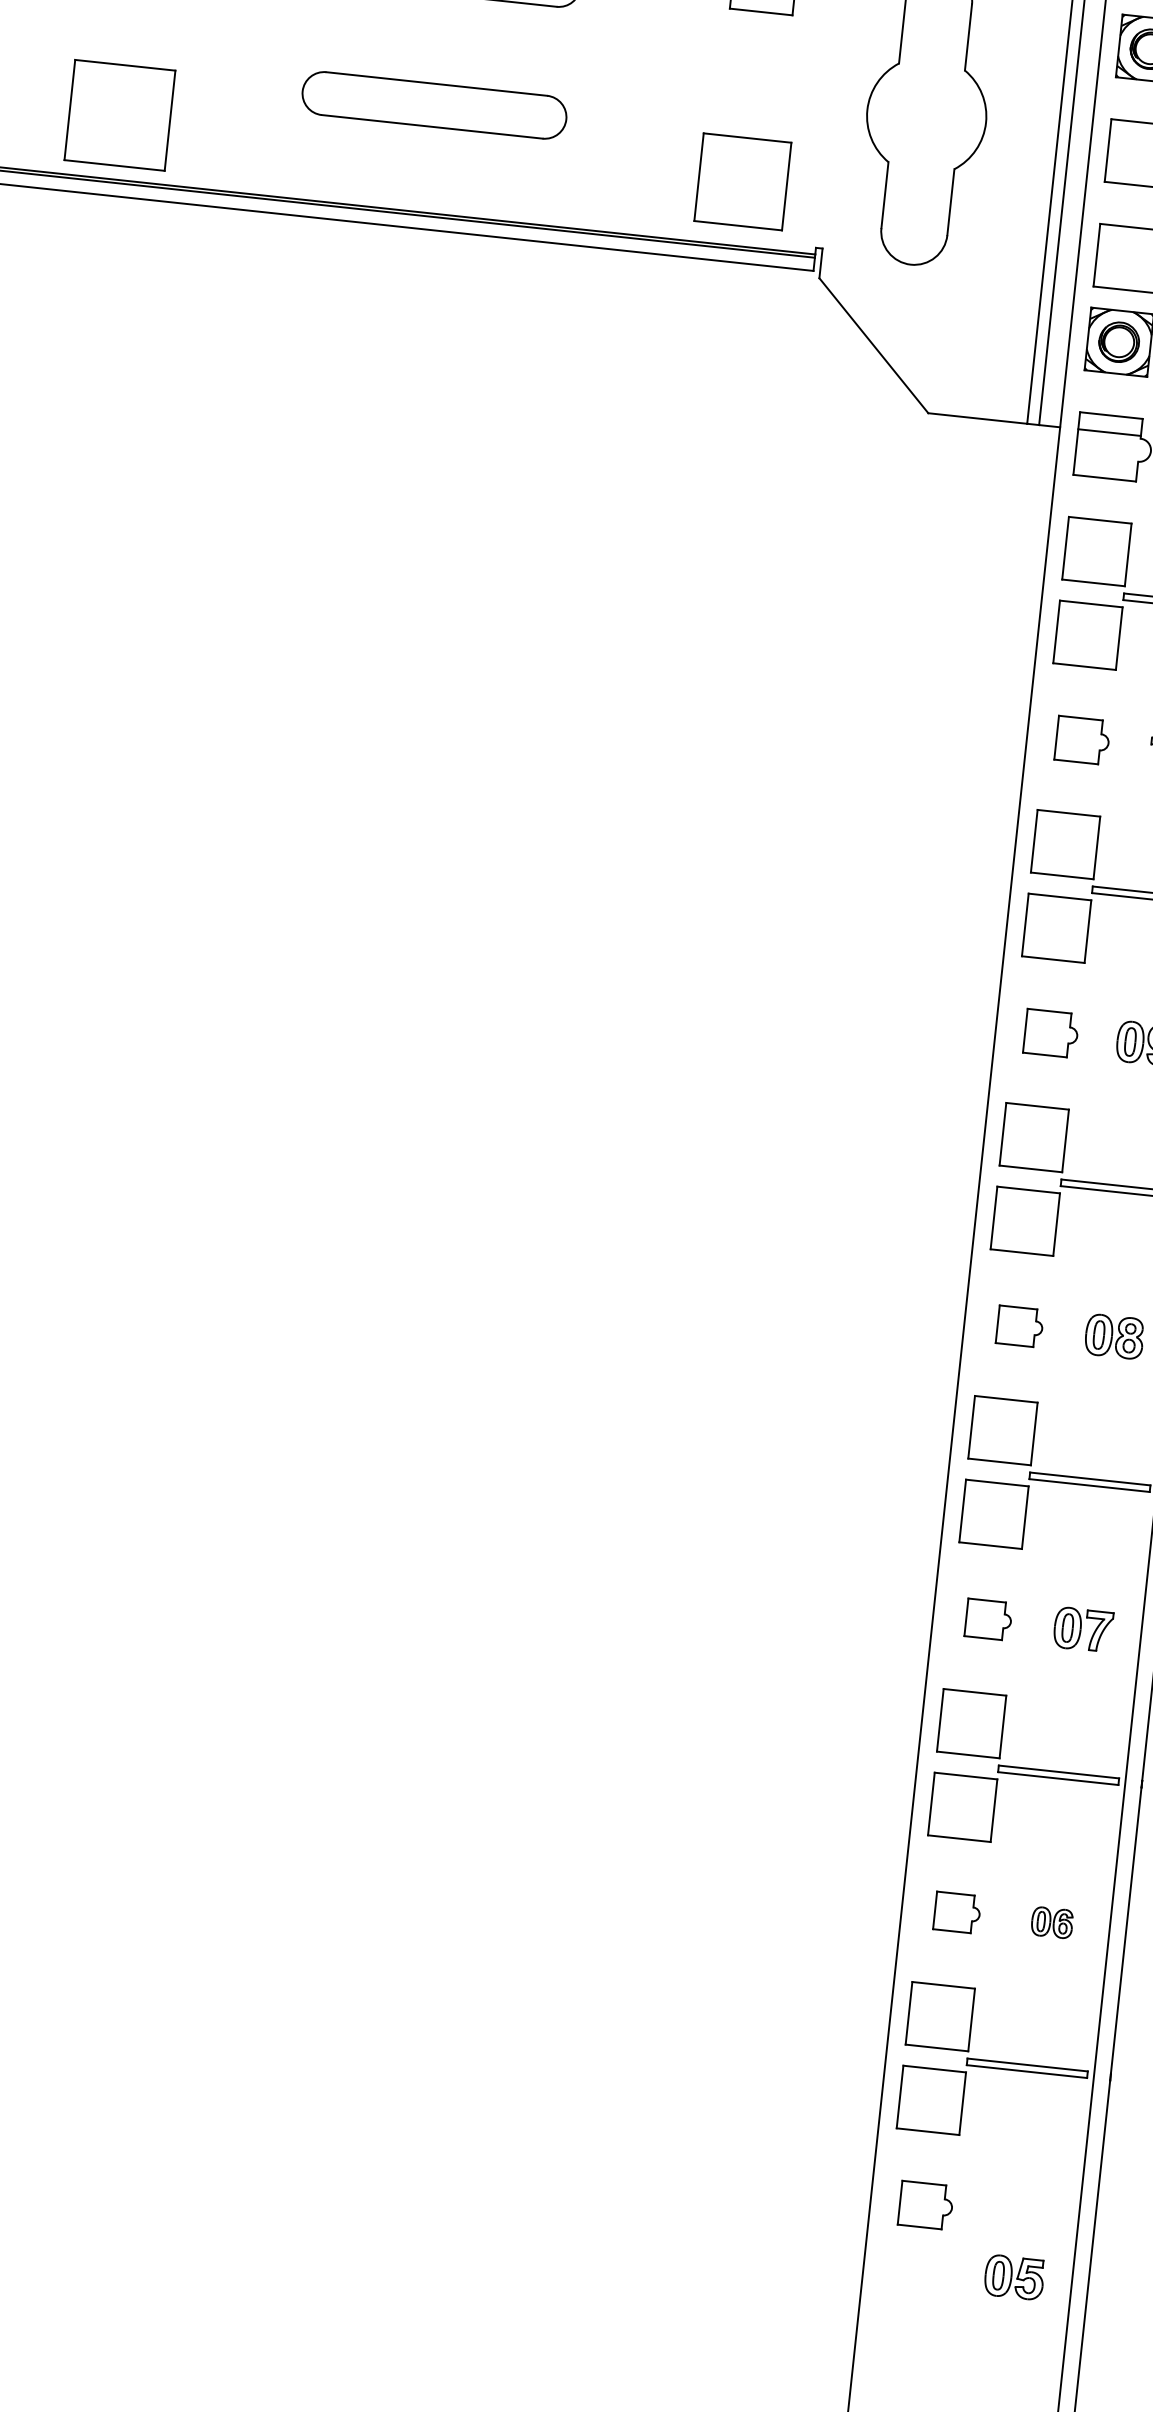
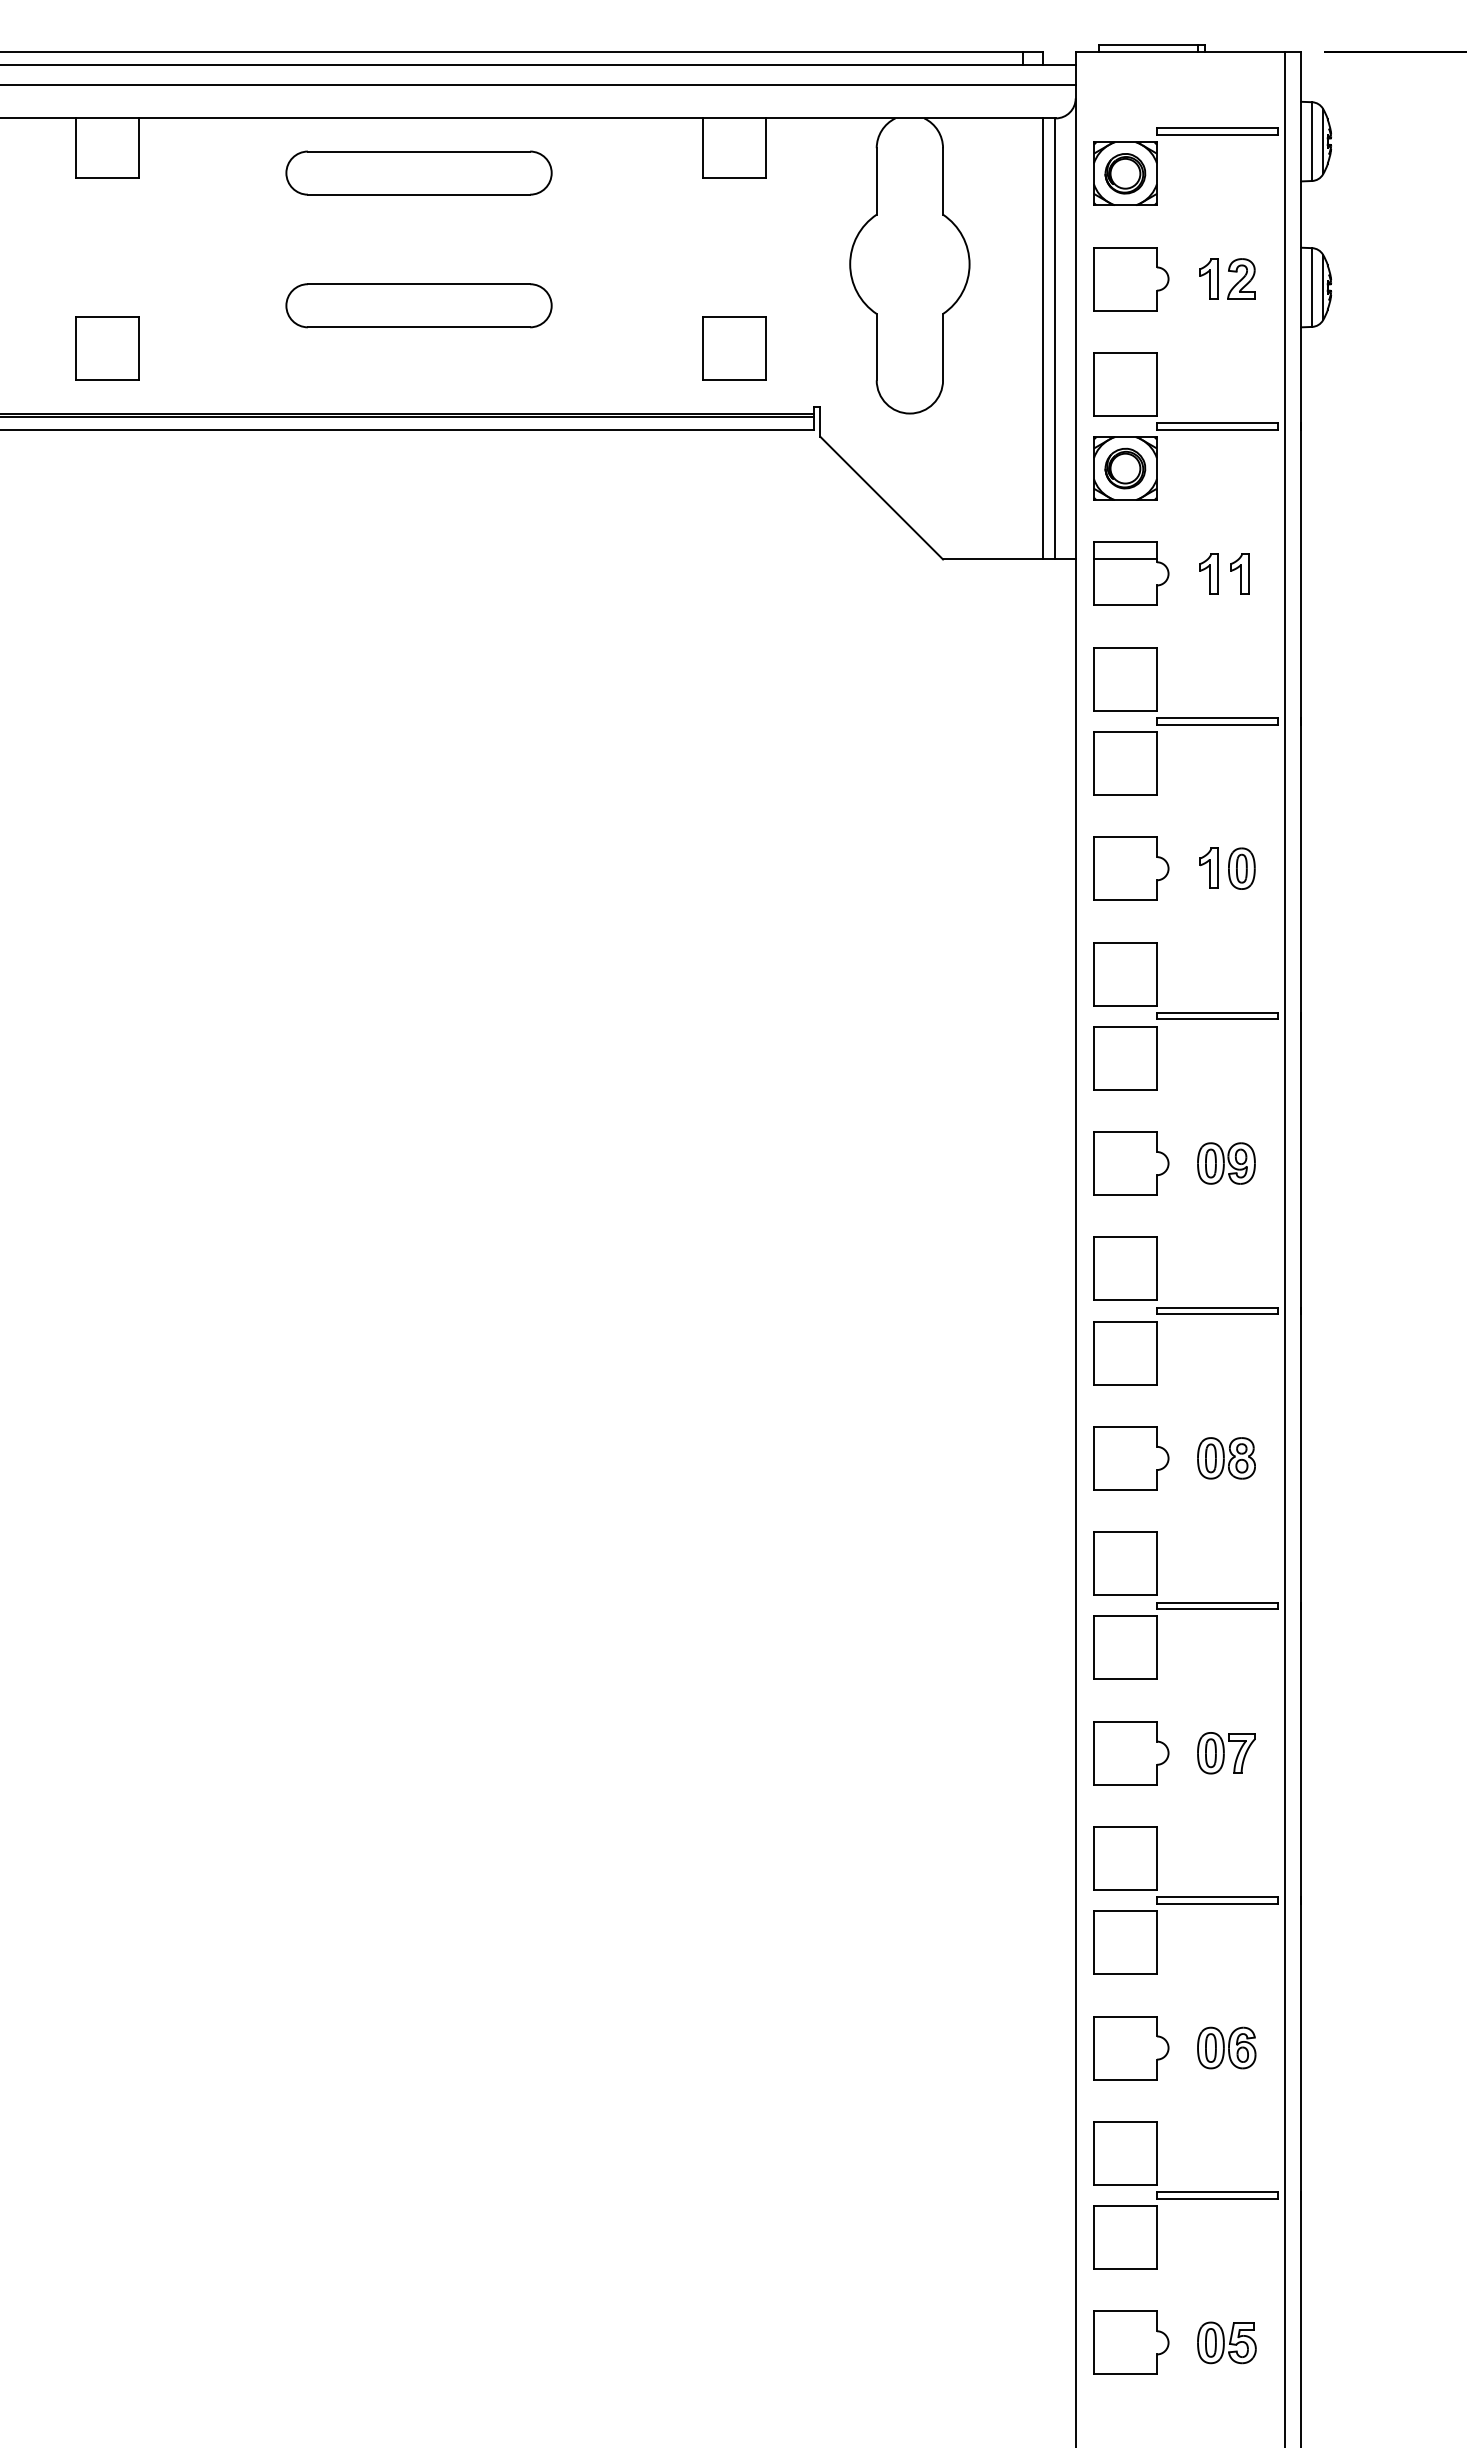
part: (120, 114) -> (107, 348), size x0.62
part: (743, 181) -> (734, 348), size x0.71
part: (1082, 740) -> (1131, 868), size x1.43
part: (1051, 1033) -> (1131, 1163), size x1.43
part: (1020, 1326) -> (1131, 1458), size x1.67
part: (988, 1619) -> (1131, 1753), size x1.67
part: (957, 1913) -> (1131, 2048), size x1.67
part: (1051, 1922) -> (1226, 2047), size x1.43
part: (926, 2205) -> (1131, 2342), size x1.43
part: (1014, 2276) -> (1226, 2342), moved

